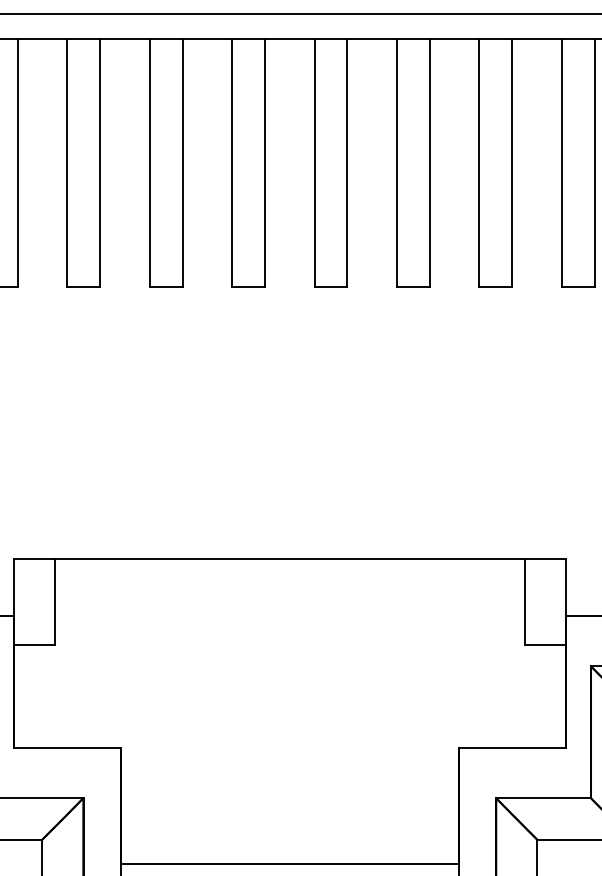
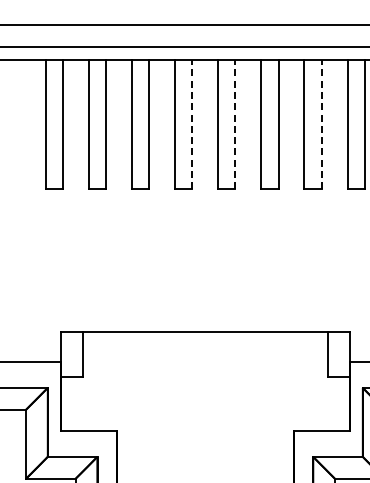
line: (265, 162) -> (192, 124), solid -> dashed
line: (347, 162) -> (235, 124), solid -> dashed
line: (511, 162) -> (321, 124), solid -> dashed

